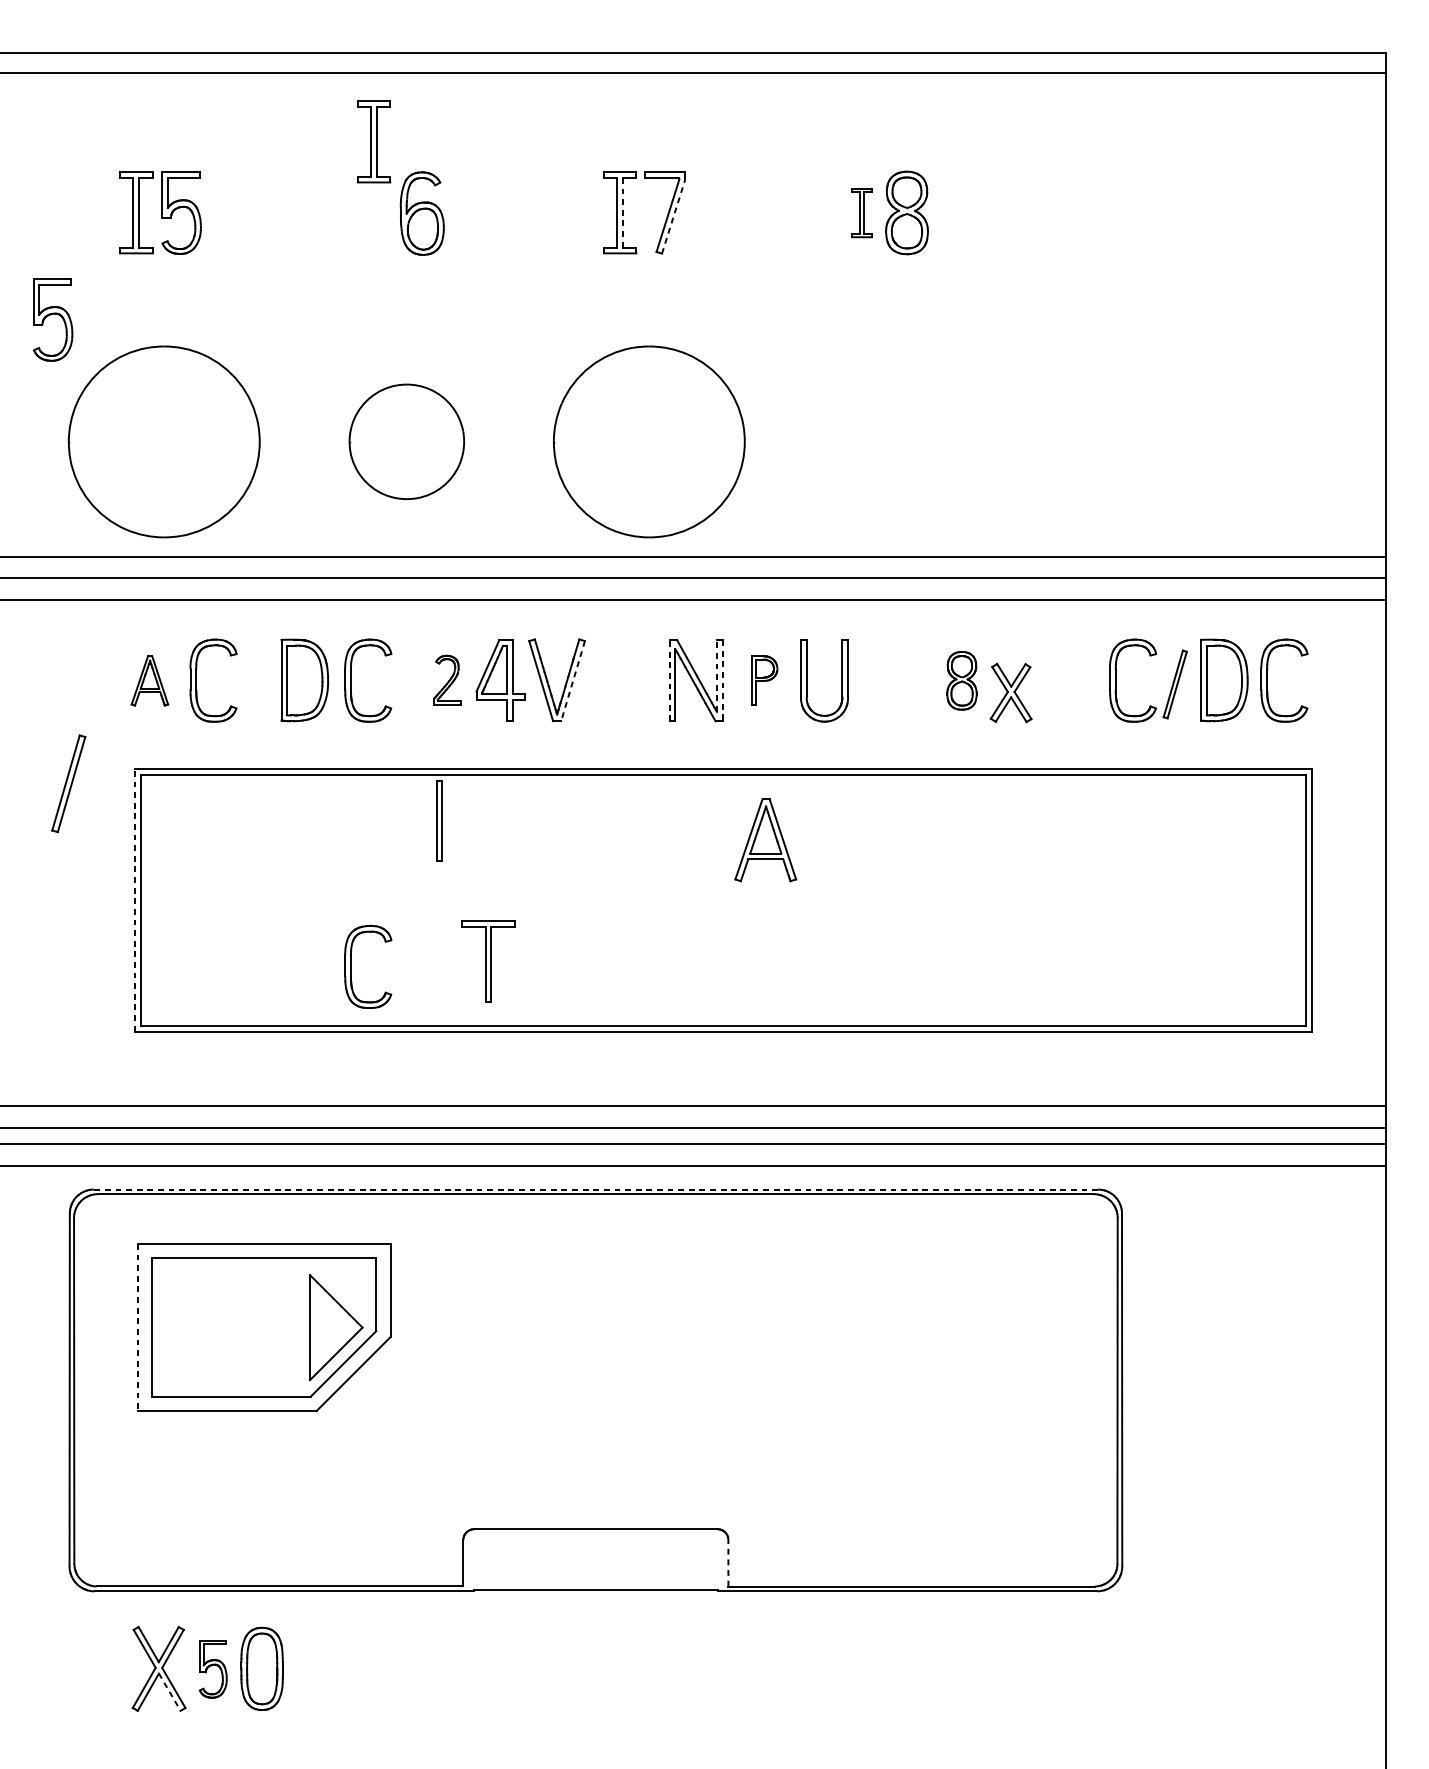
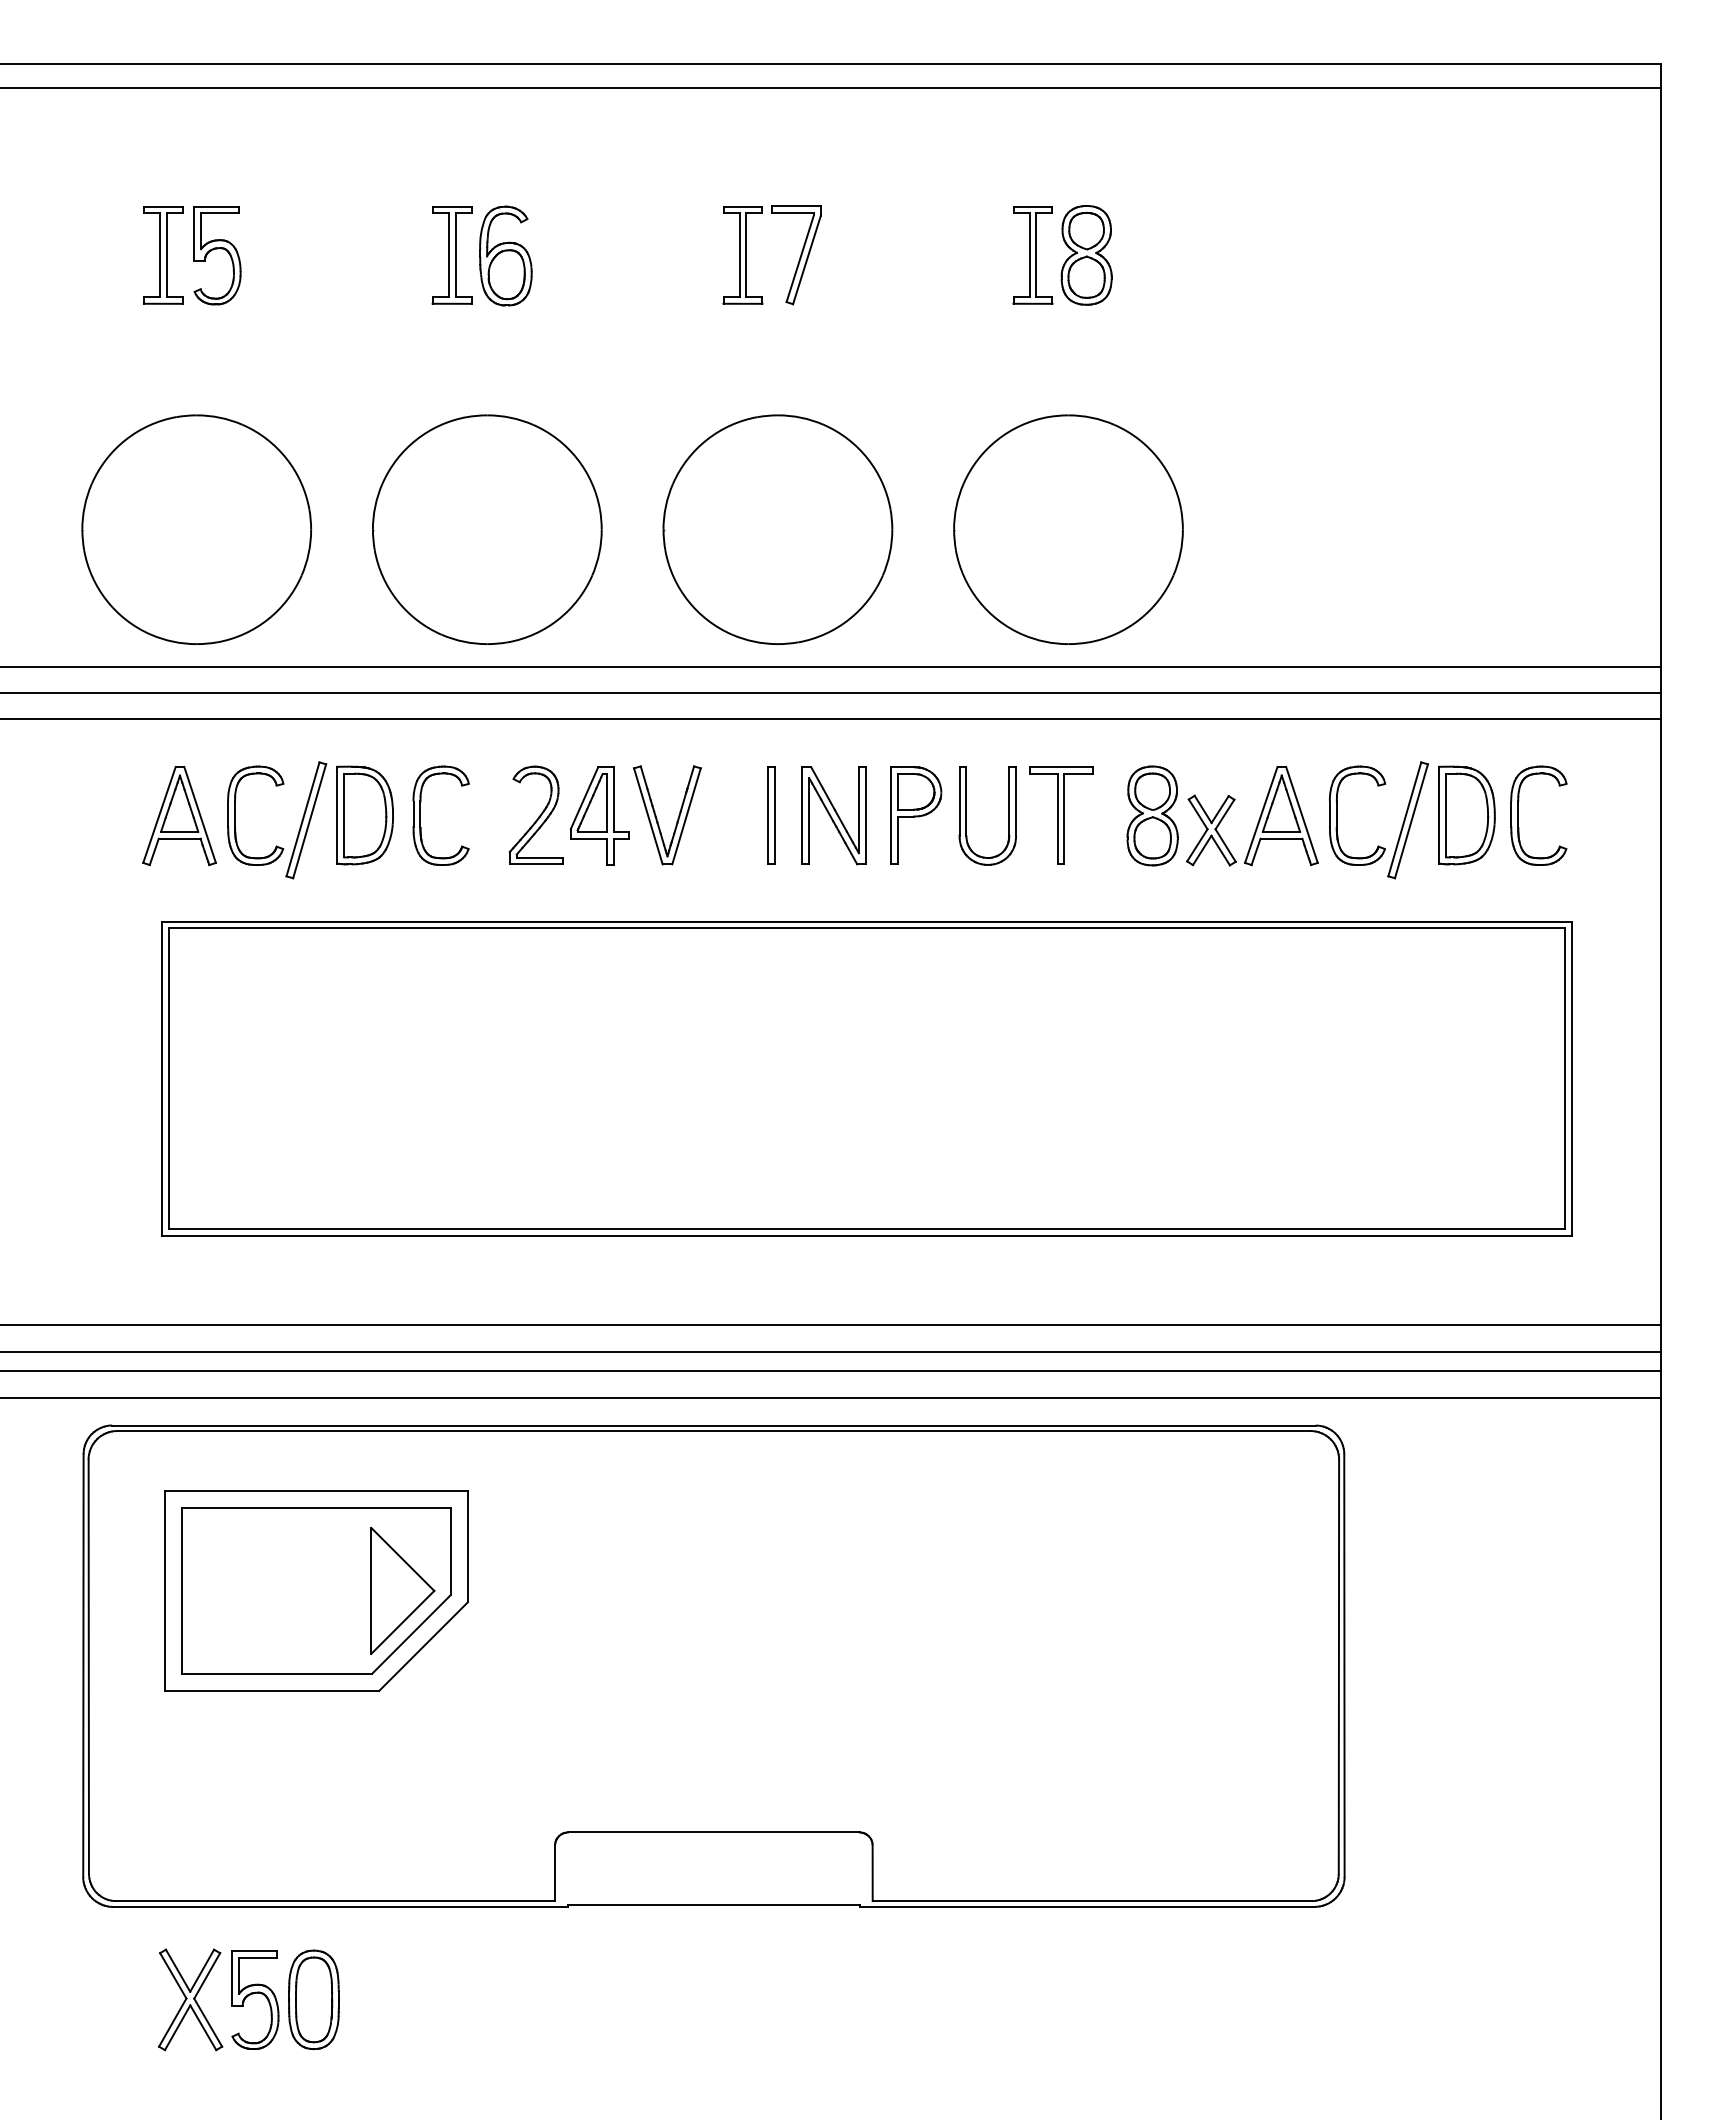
part: (373, 142) -> (451, 255), moved
line: (623, 213) -> (746, 255), dashed -> solid
part: (861, 213) -> (1032, 255), size x1.67
line: (674, 216) -> (807, 259), dashed -> solid
part: (53, 319) -> (63, 383), removed
part: (406, 441) -> (487, 529), size x1.67
part: (891, 441) -> (1068, 529), added
line: (716, 675) -> (858, 809), dashed -> solid
part: (447, 679) -> (535, 814), size x1.67
line: (669, 680) -> (802, 815), dashed -> solid
line: (722, 680) -> (865, 815), dashed -> solid
part: (764, 680) -> (916, 815), size x1.67
part: (961, 680) -> (1152, 815), size x1.43
part: (149, 681) -> (179, 816), size x1.67
line: (573, 681) -> (686, 816), dashed -> solid
part: (1174, 684) -> (1407, 820), size x1.43
part: (68, 783) -> (306, 820), moved
part: (439, 820) -> (771, 815), moved
part: (765, 840) -> (1281, 816), moved
line: (134, 899) -> (161, 1078), dashed -> solid
part: (488, 961) -> (1061, 815), moved
part: (351, 966) -> (420, 1158), removed
line: (595, 1189) -> (713, 1425), dashed -> solid
line: (137, 1328) -> (164, 1591), dashed -> solid
line: (728, 1563) -> (872, 1873), dashed -> solid
part: (213, 1668) -> (255, 1999), size x1.43
line: (169, 1691) -> (203, 2027), dashed -> solid

